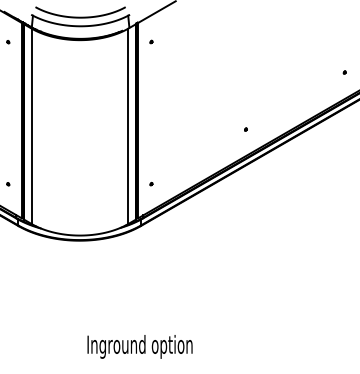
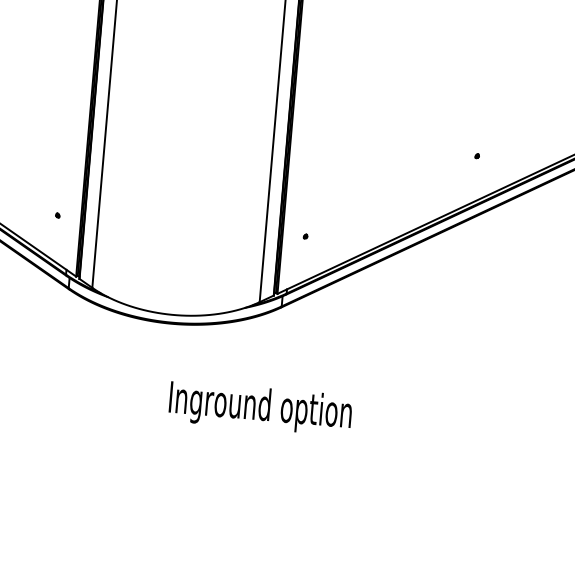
text: (139, 346) -> (259, 407), moved

